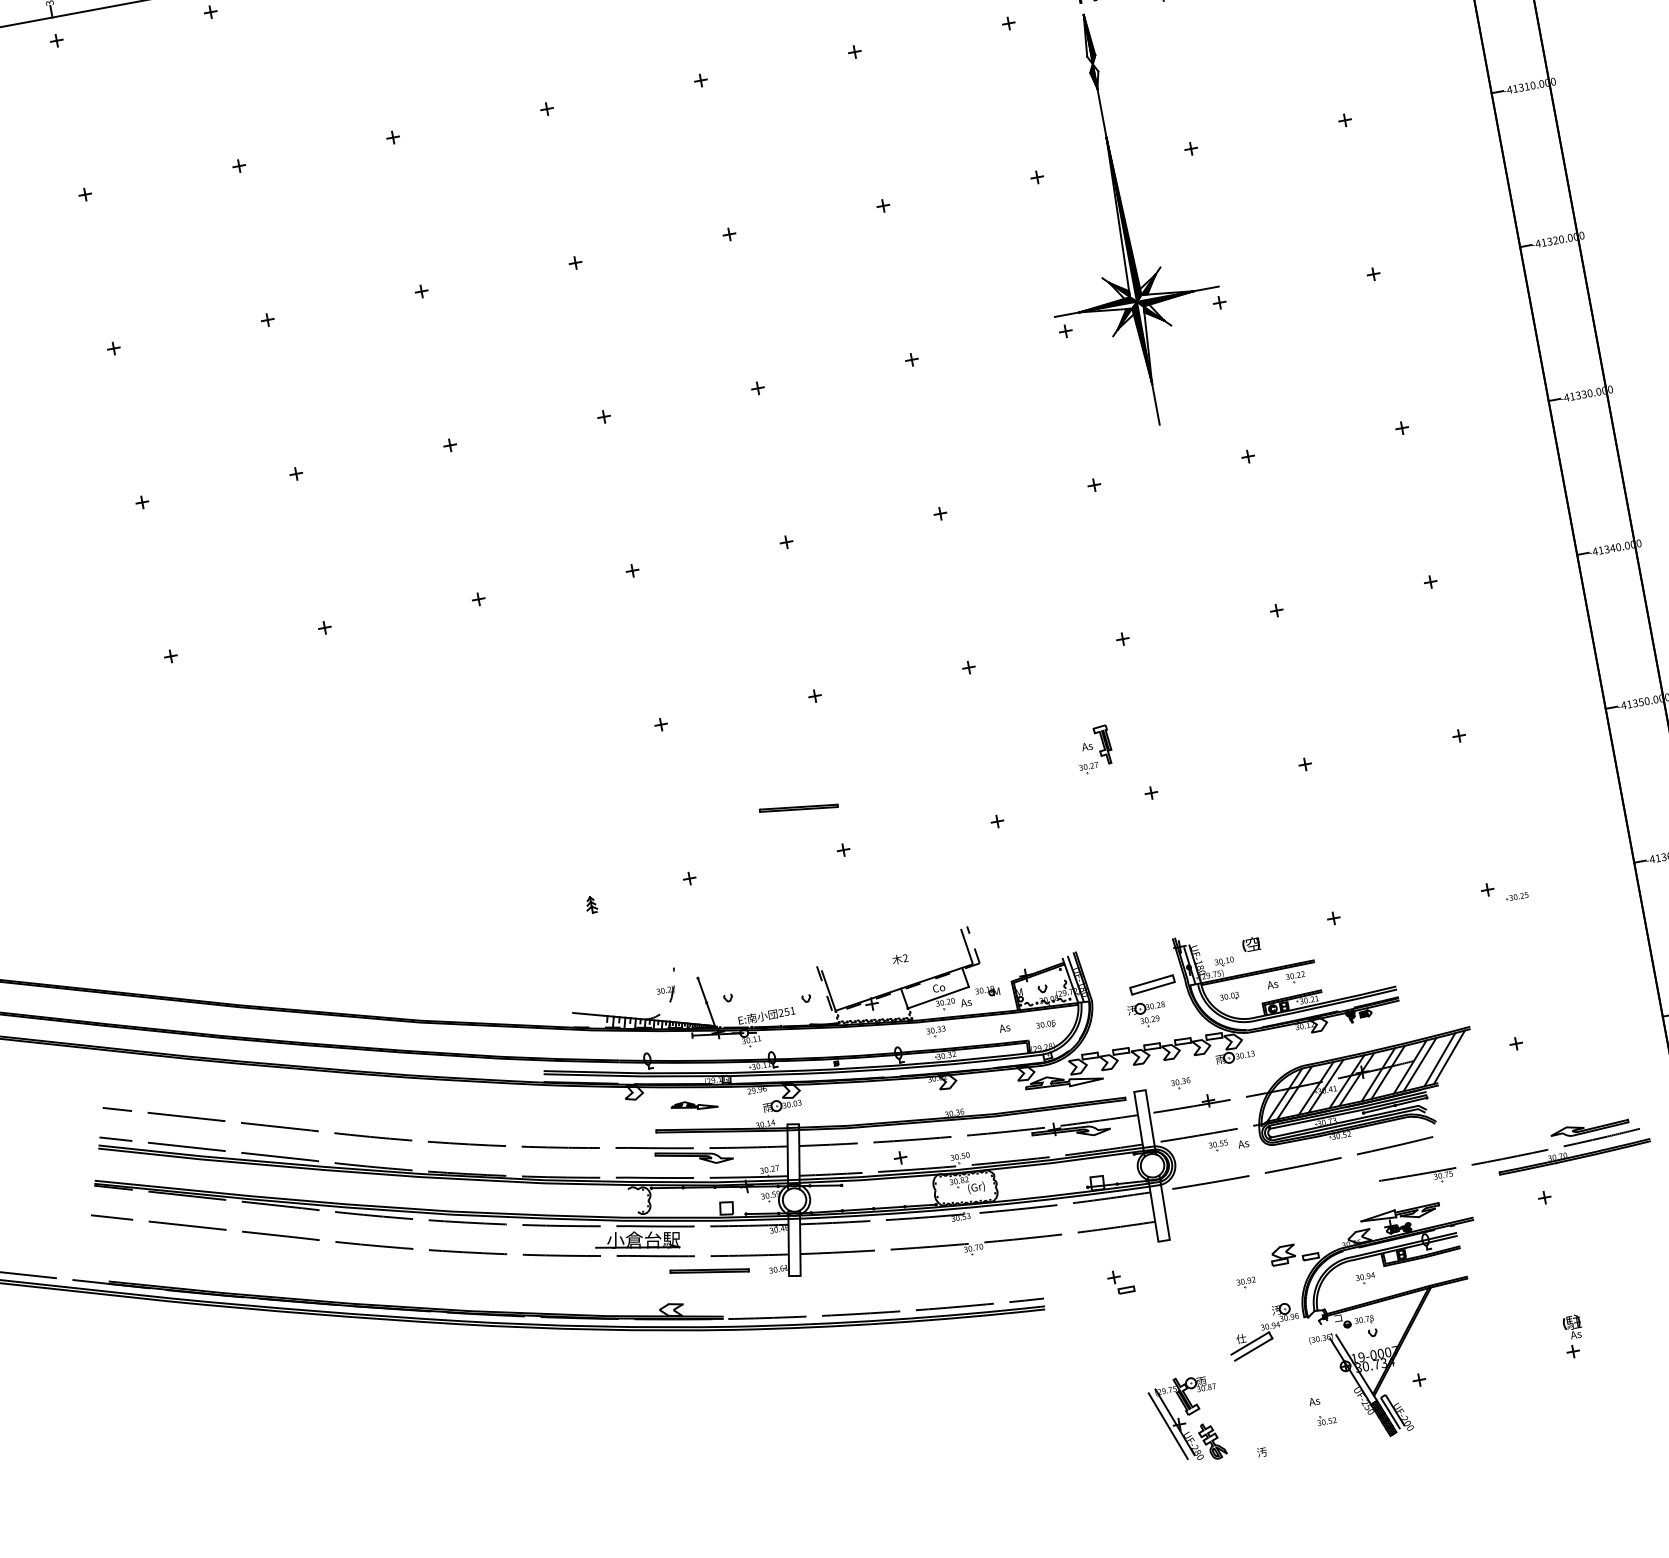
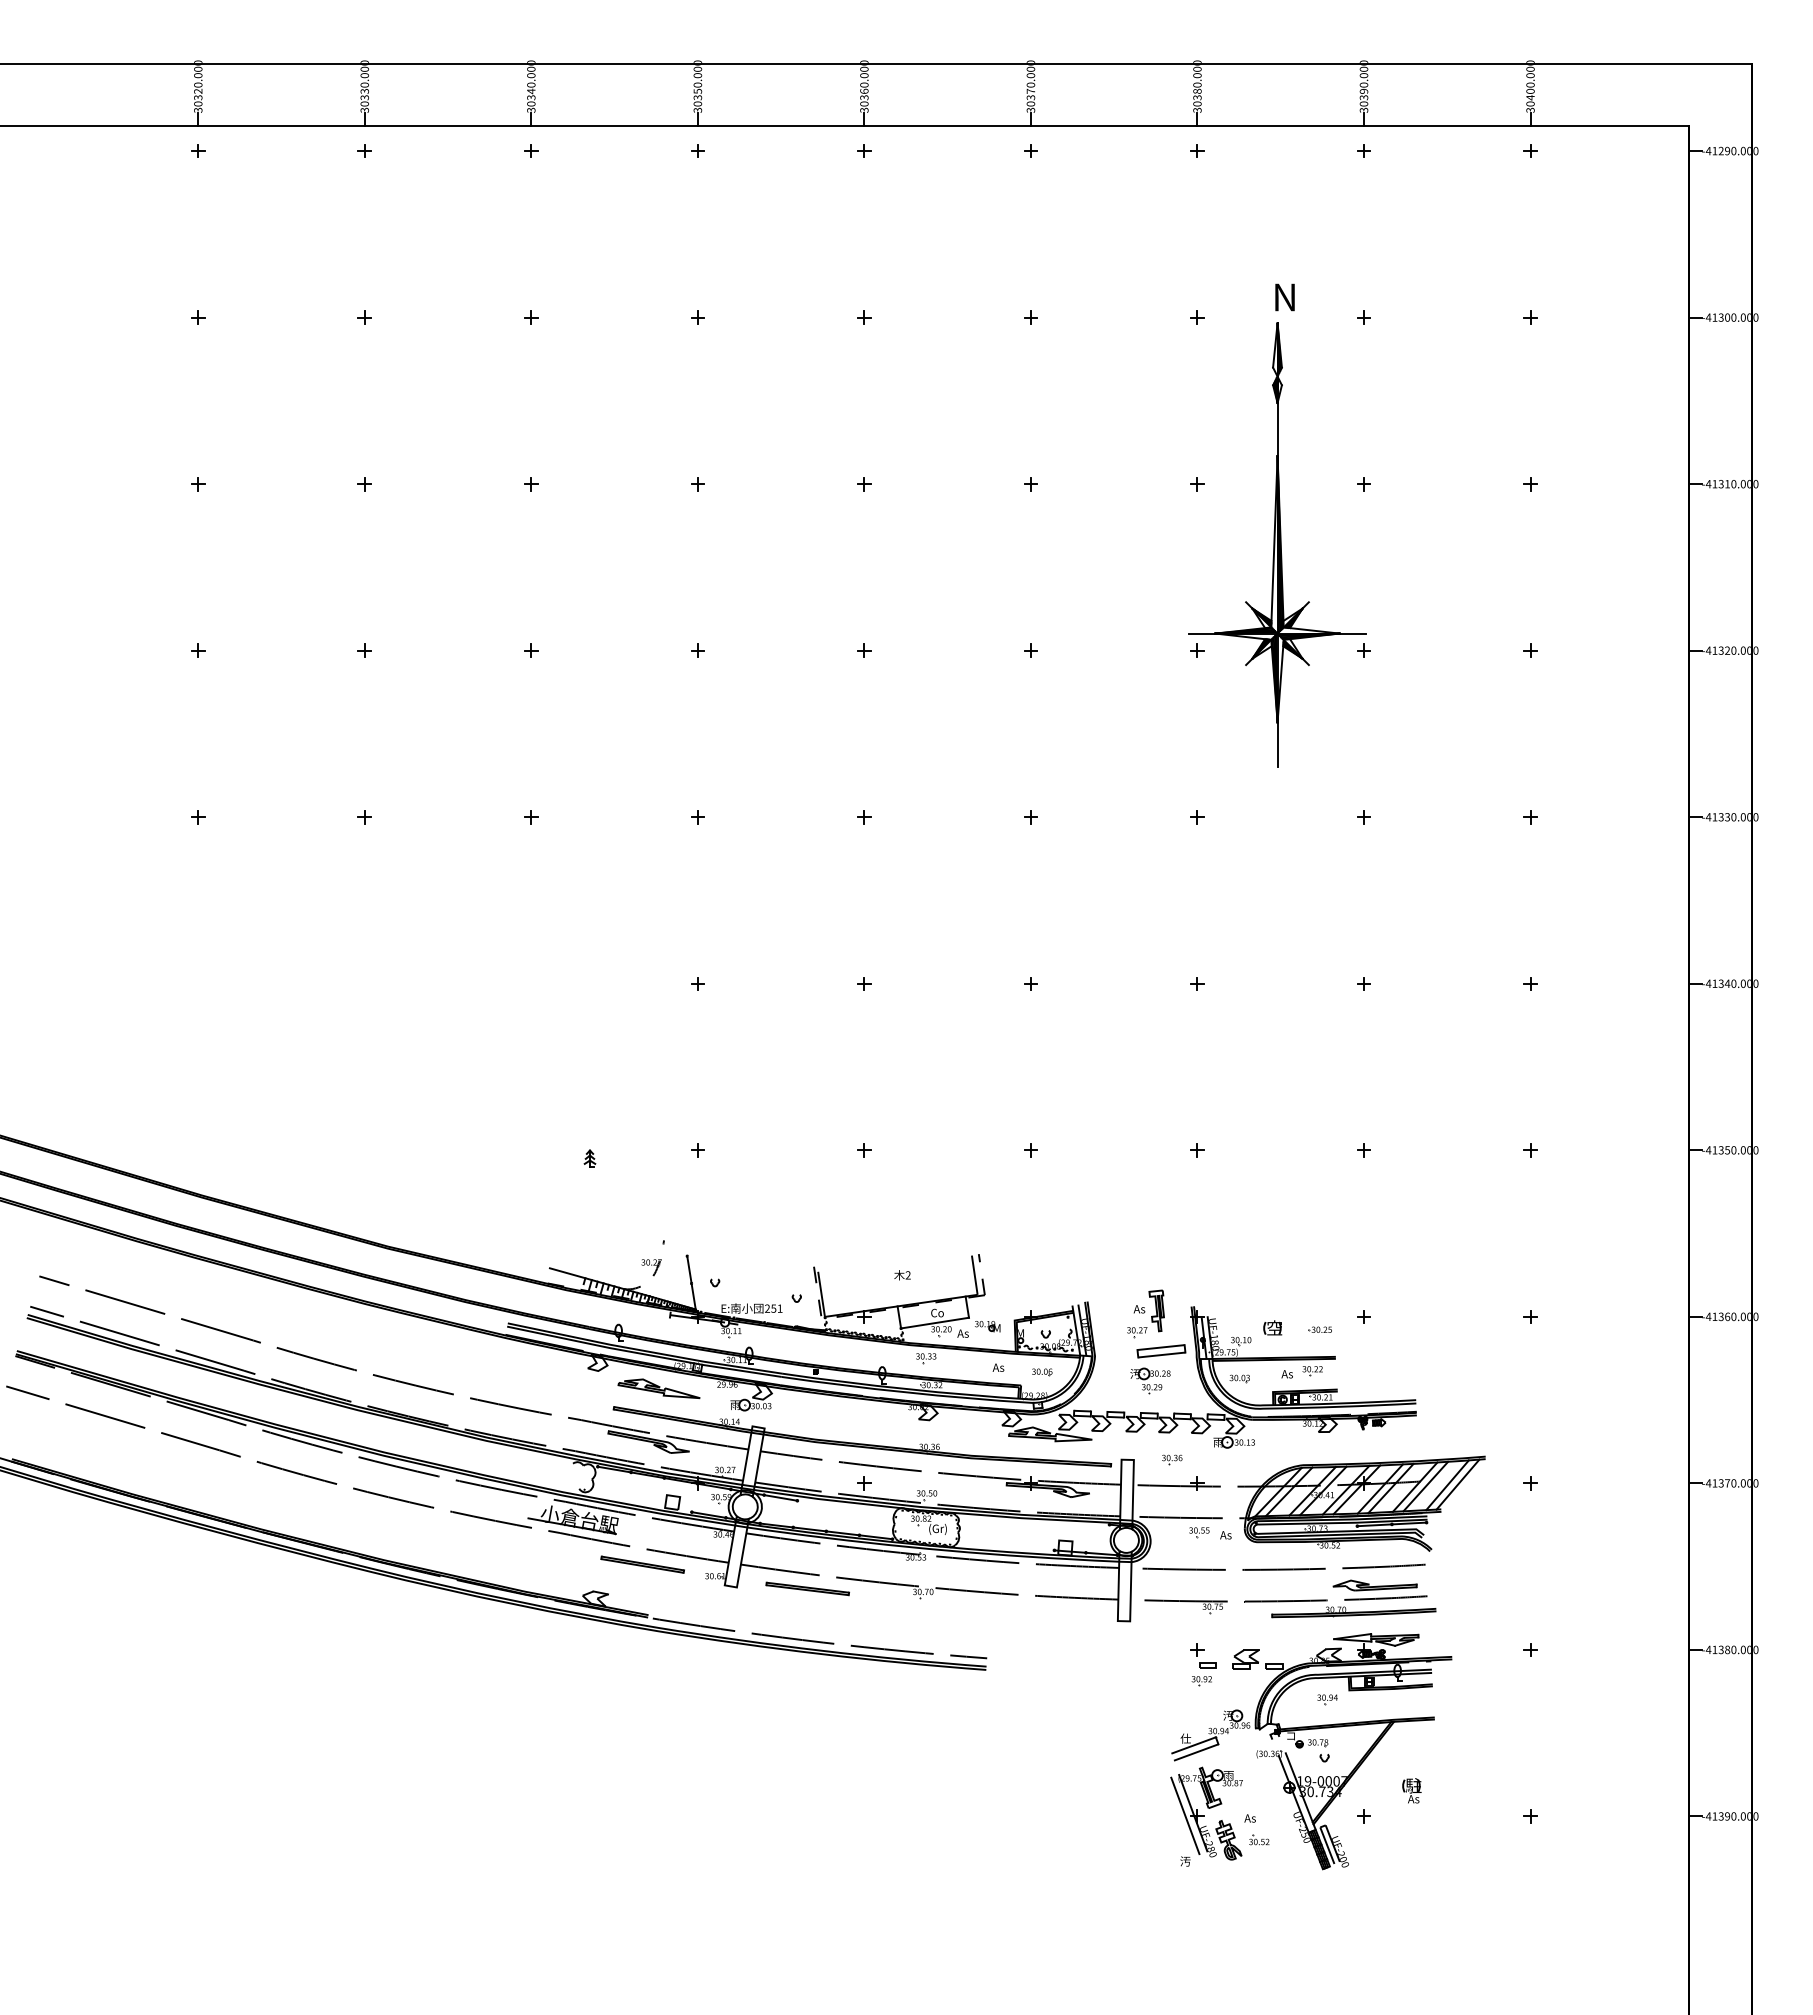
part: (1093, 749) -> (1145, 1313), moved
part: (798, 807) -> (807, 1588), moved
part: (1516, 896) -> (1319, 1329), moved
part: (694, 1105) -> (658, 1388), size x1.67
part: (1513, 1154) -> (1290, 1598), moved
part: (1120, 1281) -> (1203, 1655), moved
part: (1572, 1326) -> (1411, 1790), moved
part: (1187, 1420) -> (1206, 1813), moved

